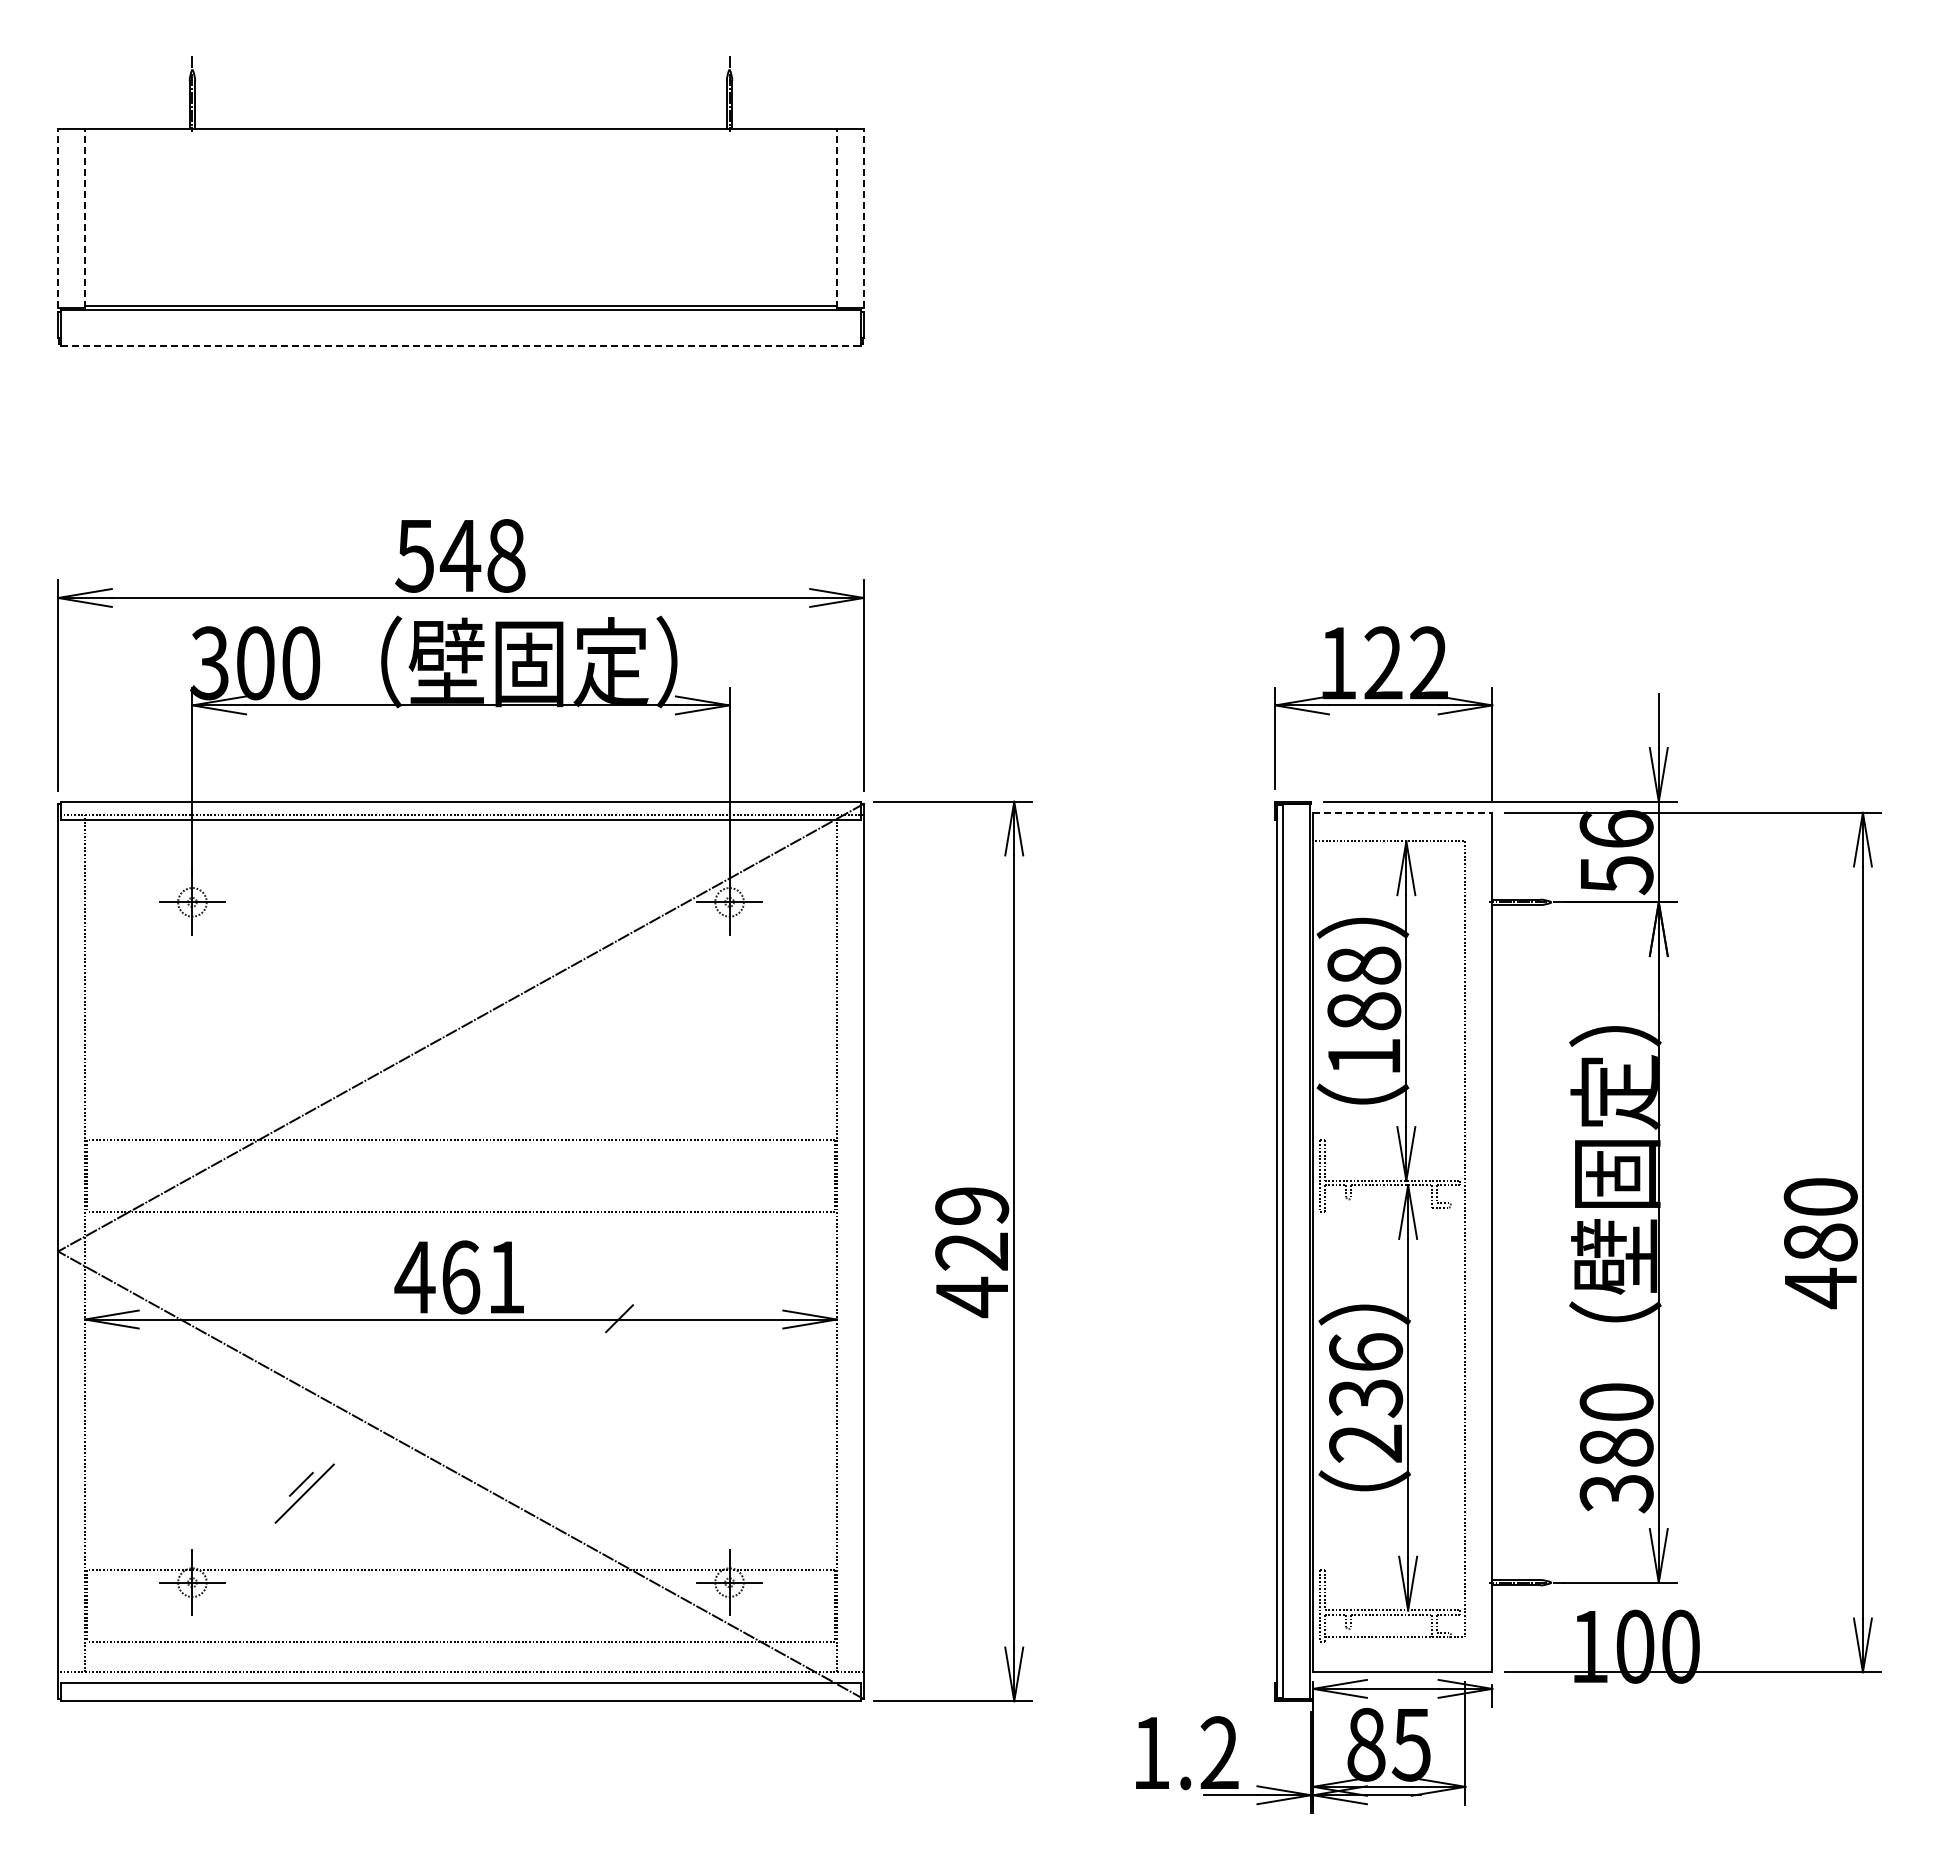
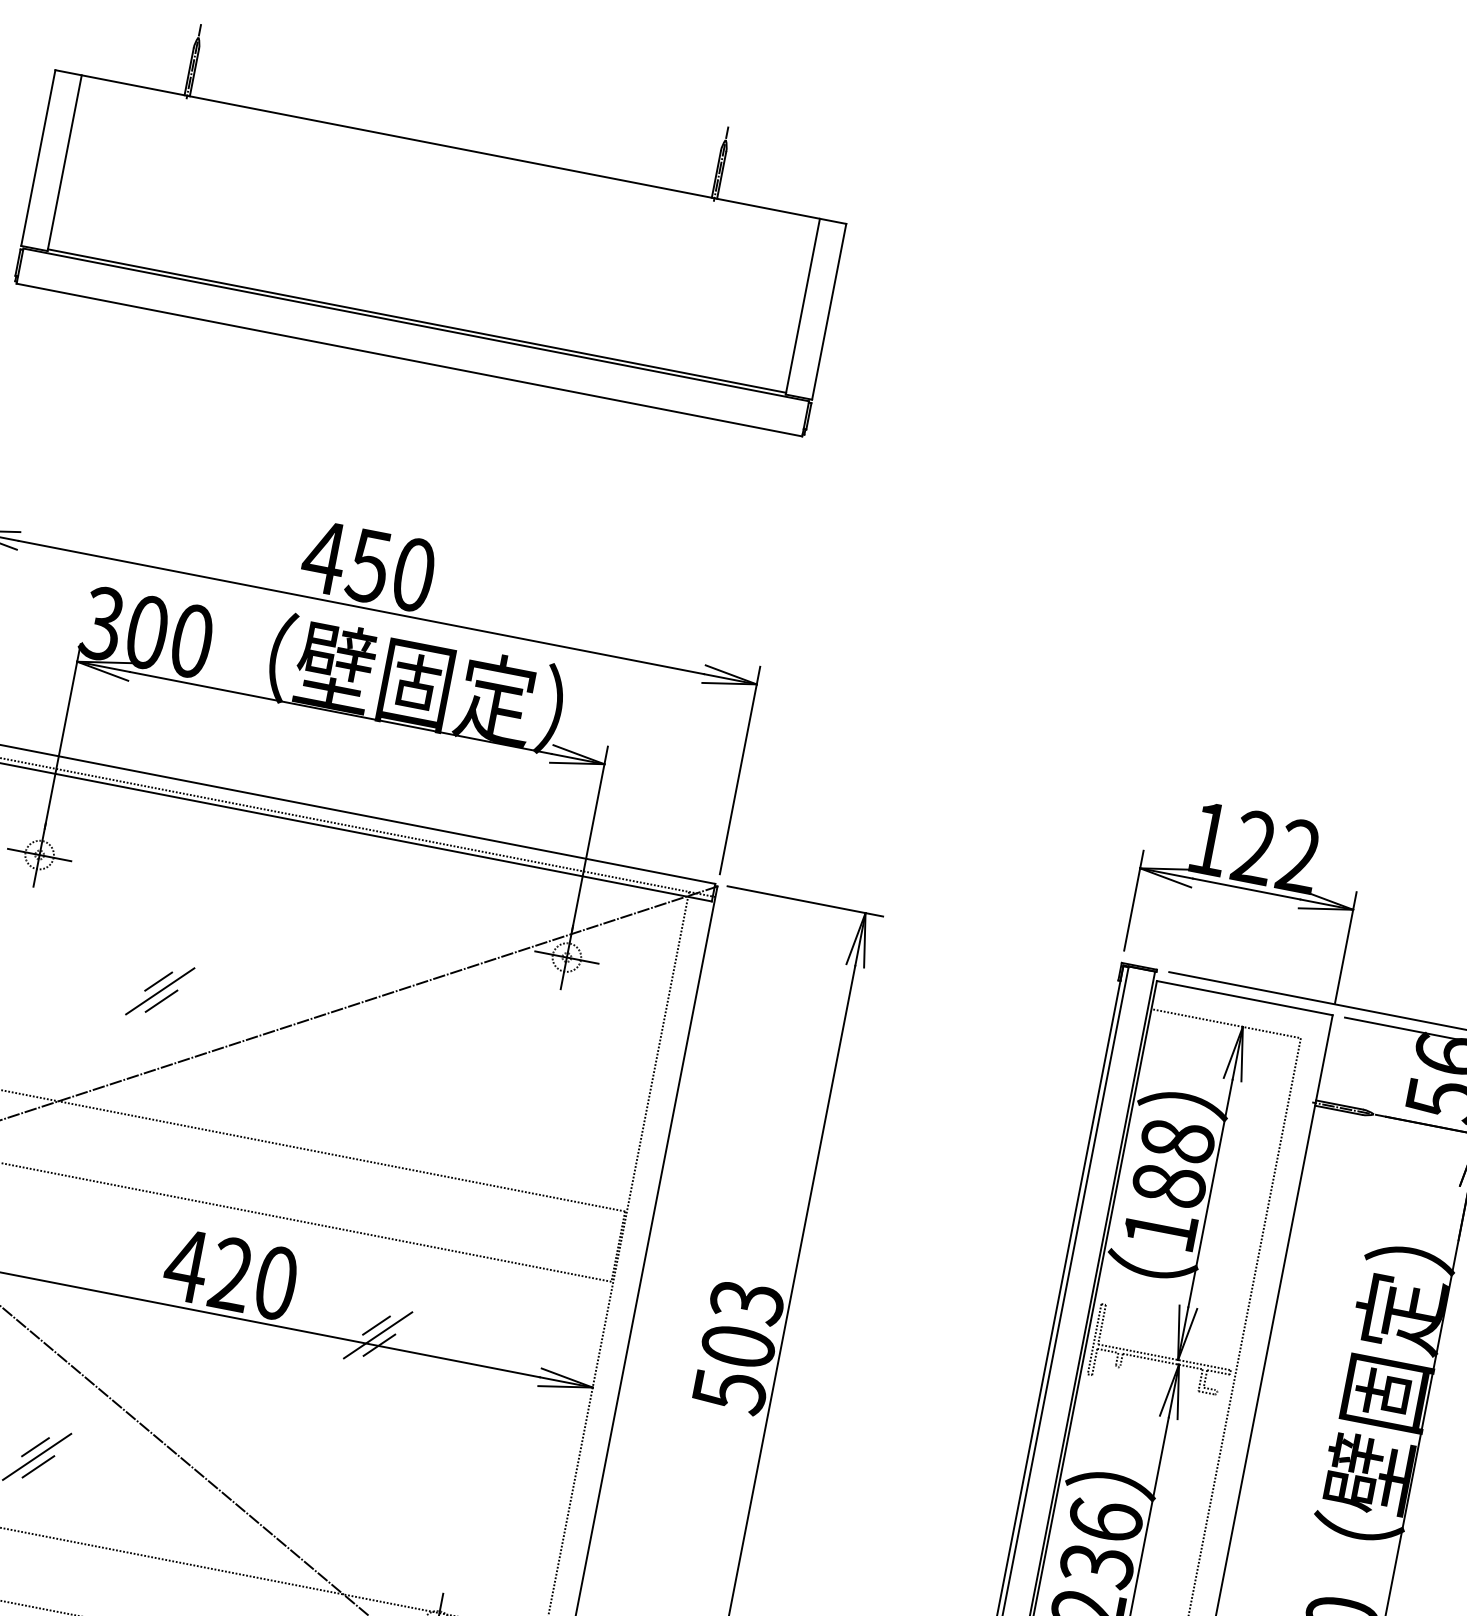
line: (58, 218) -> (38, 158), dashed -> solid
line: (85, 218) -> (65, 163), dashed -> solid
line: (837, 218) -> (803, 306), dashed -> solid
line: (863, 218) -> (828, 311), dashed -> solid
line: (461, 345) -> (410, 359), dashed -> solid
text: (459, 555) -> (367, 565), 548 -> 450
line: (1402, 812) -> (1244, 997), dashed -> solid
line: (333, 1003) -> (158, 981), added
line: (336, 1013) -> (159, 991), added
line: (339, 1022) -> (161, 1001), added
text: (972, 1252) -> (738, 1347), 429 -> 503
text: (483, 1277) -> (253, 1278), 461 -> 420
line: (612, 1299) -> (376, 1325), added
line: (616, 1309) -> (378, 1335), added
line: (307, 1502) -> (38, 1466), added

